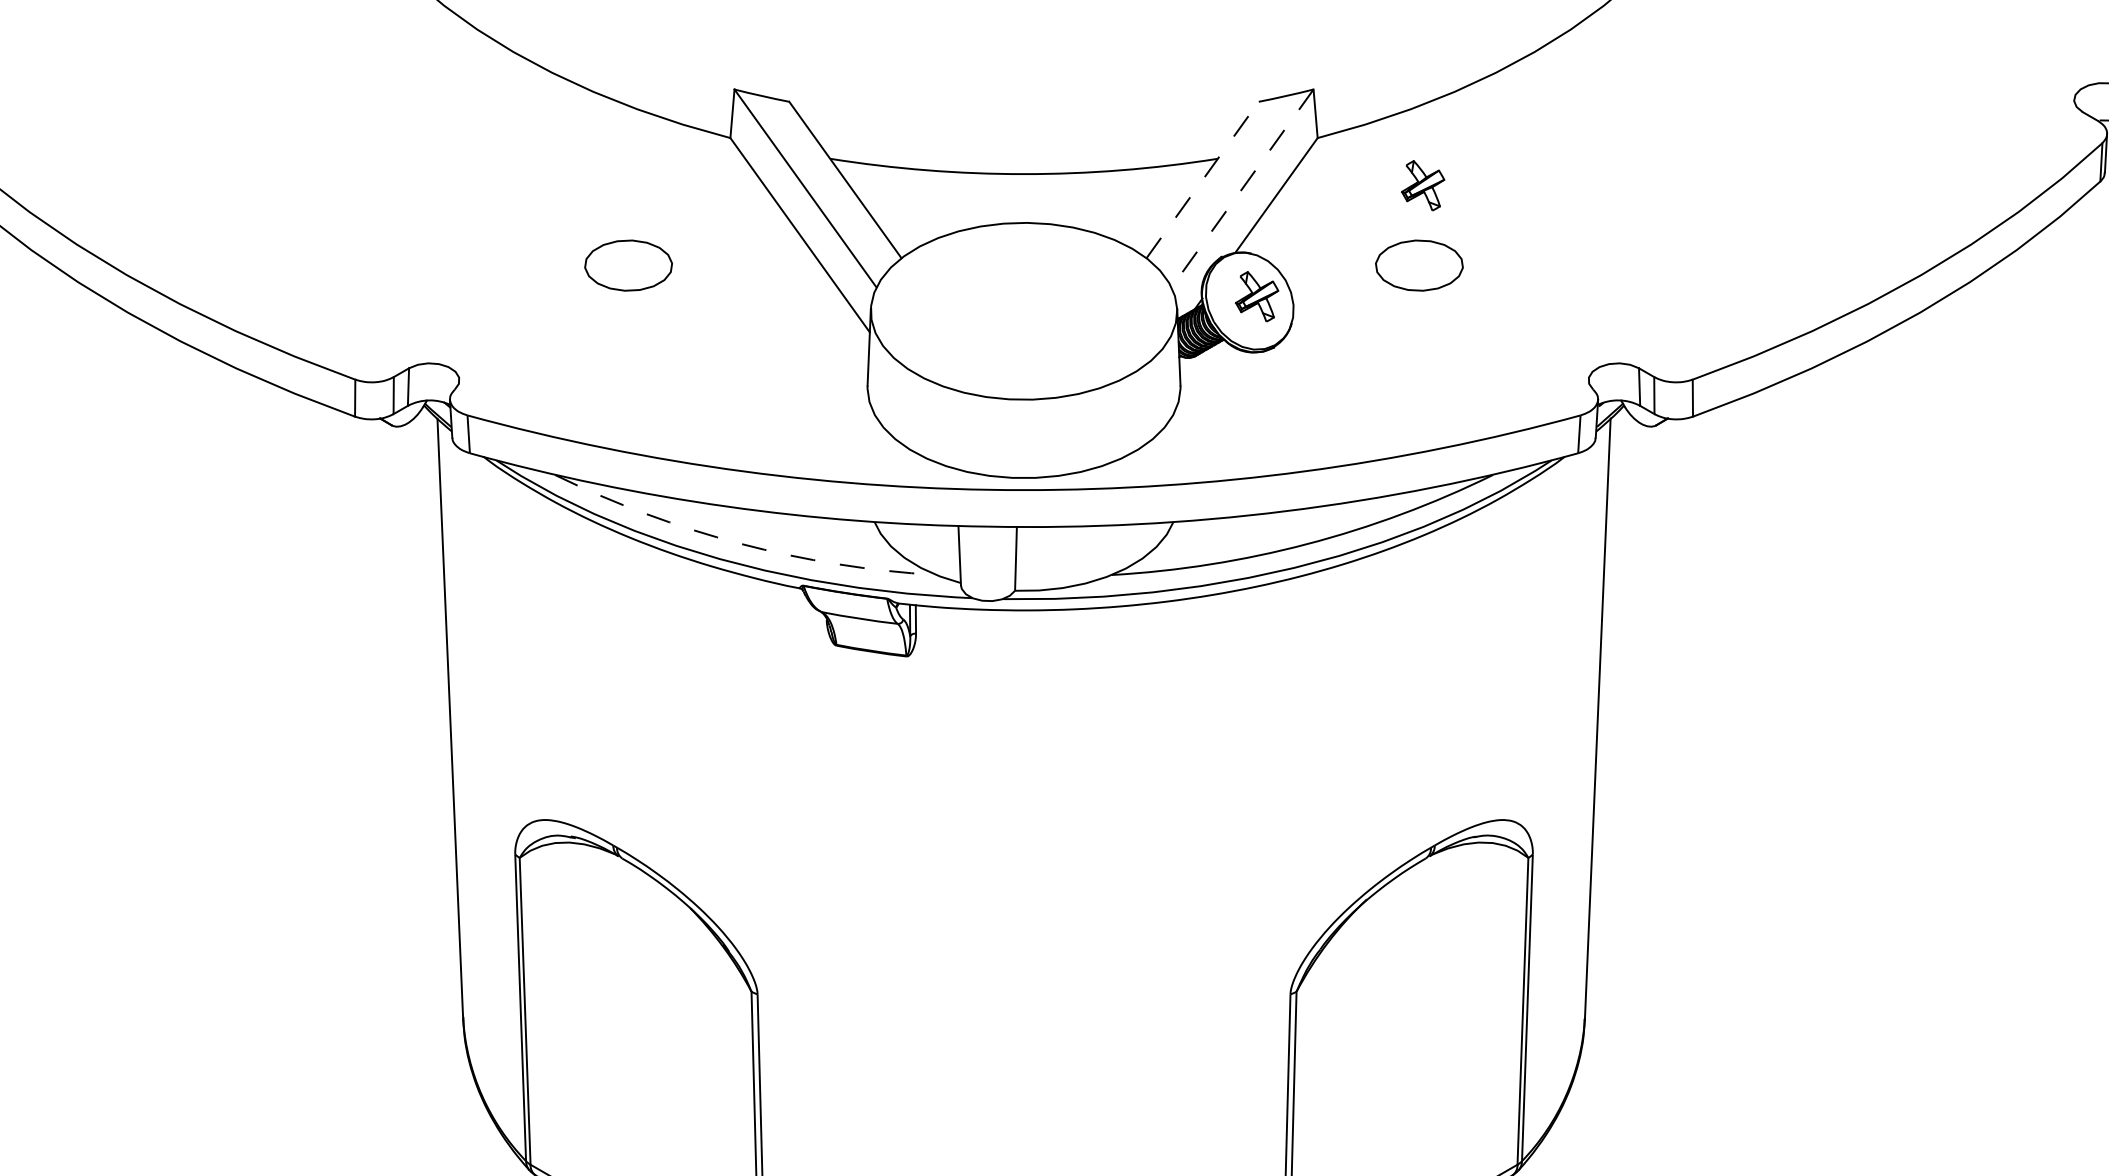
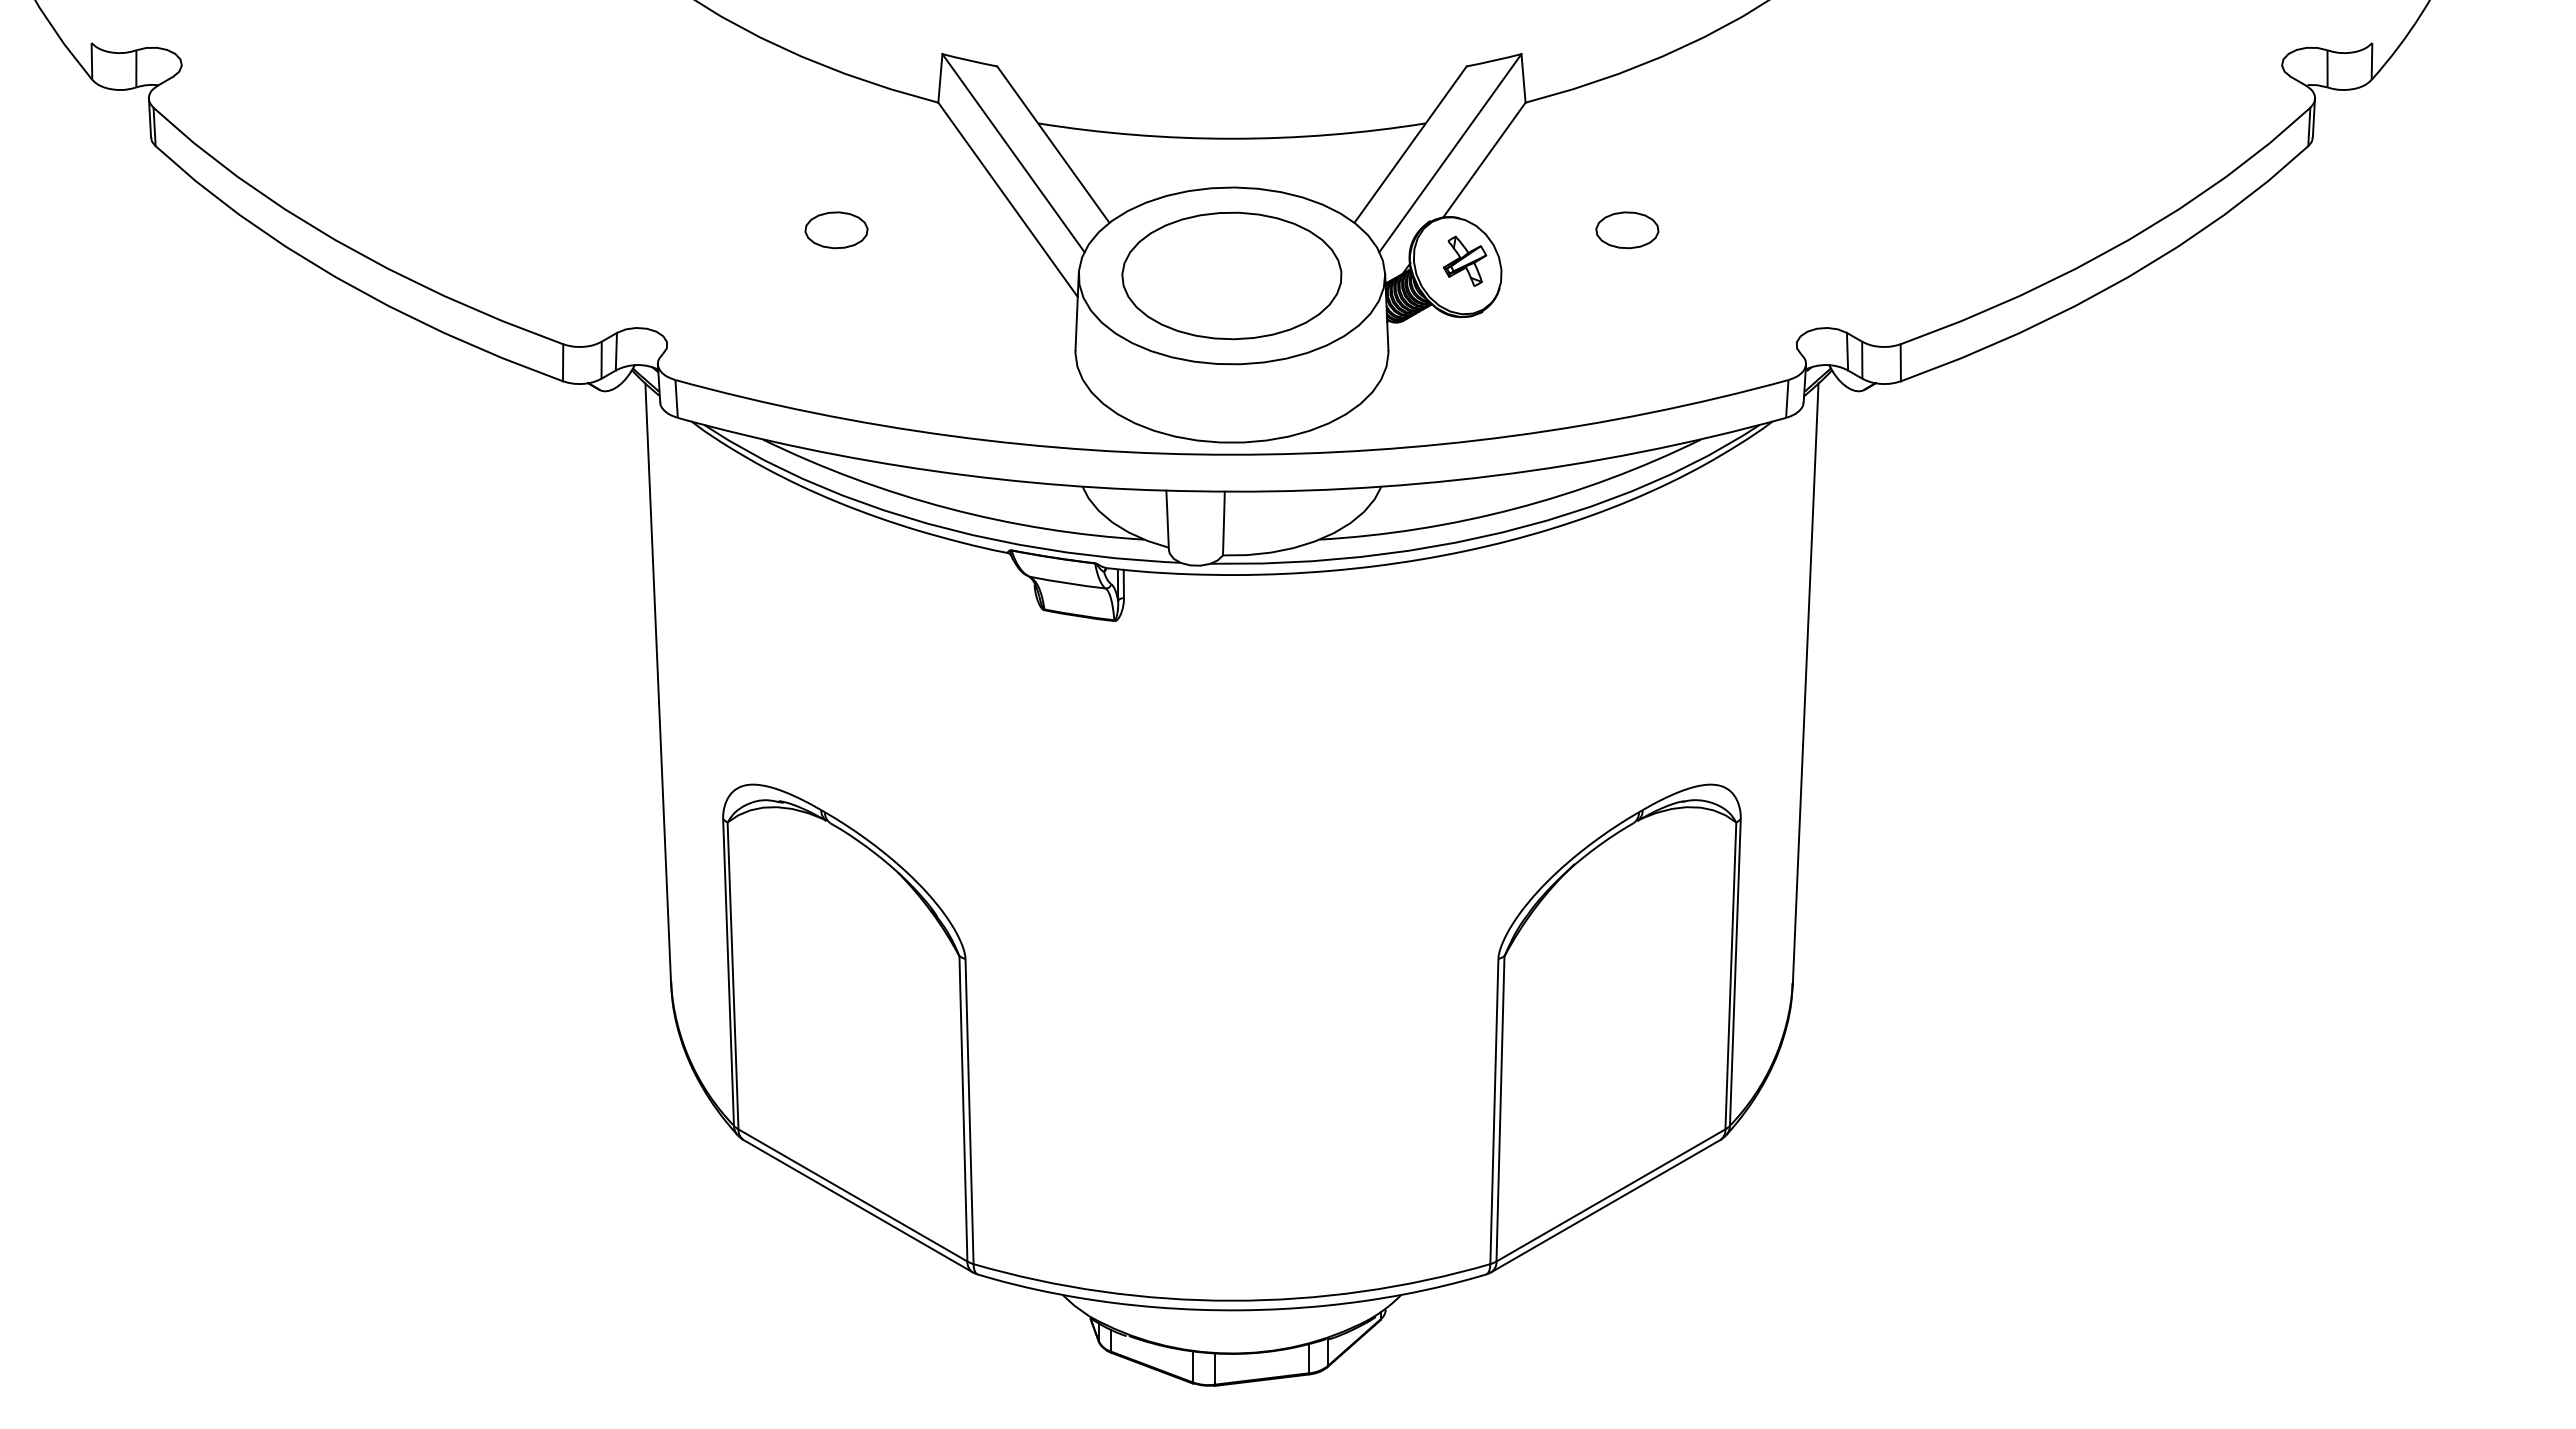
line: (1202, 179) -> (1410, 144), dashed -> solid
part: (1423, 184) -> (1631, 149), removed
line: (1242, 188) -> (1450, 153), dashed -> solid
part: (628, 265) -> (836, 230), size x0.71
part: (1419, 265) -> (1627, 230), size x0.71
part: (1023, 310) -> (1231, 275), added
arc: (740, 543) -> (948, 508), dashed -> solid

